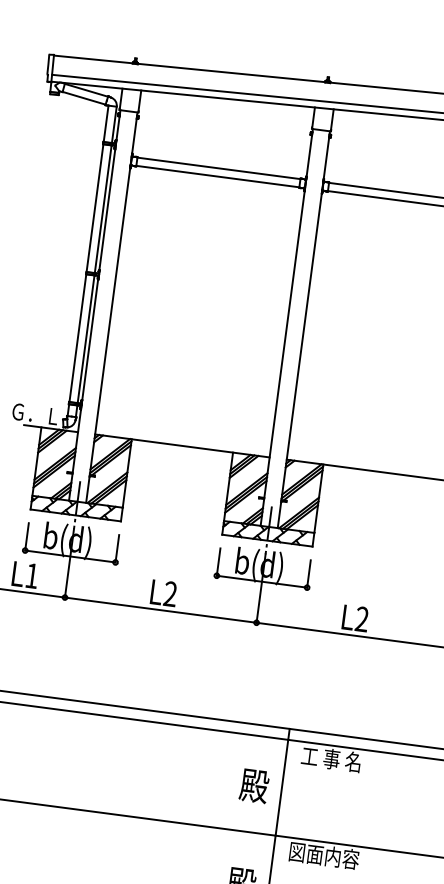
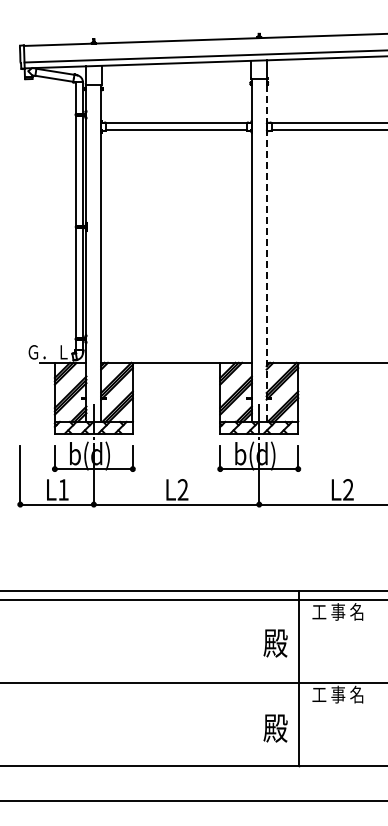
line: (303, 329) -> (266, 250), solid -> dashed
text: (324, 855) -> (342, 694), 図面内容 -> 工 事 名

